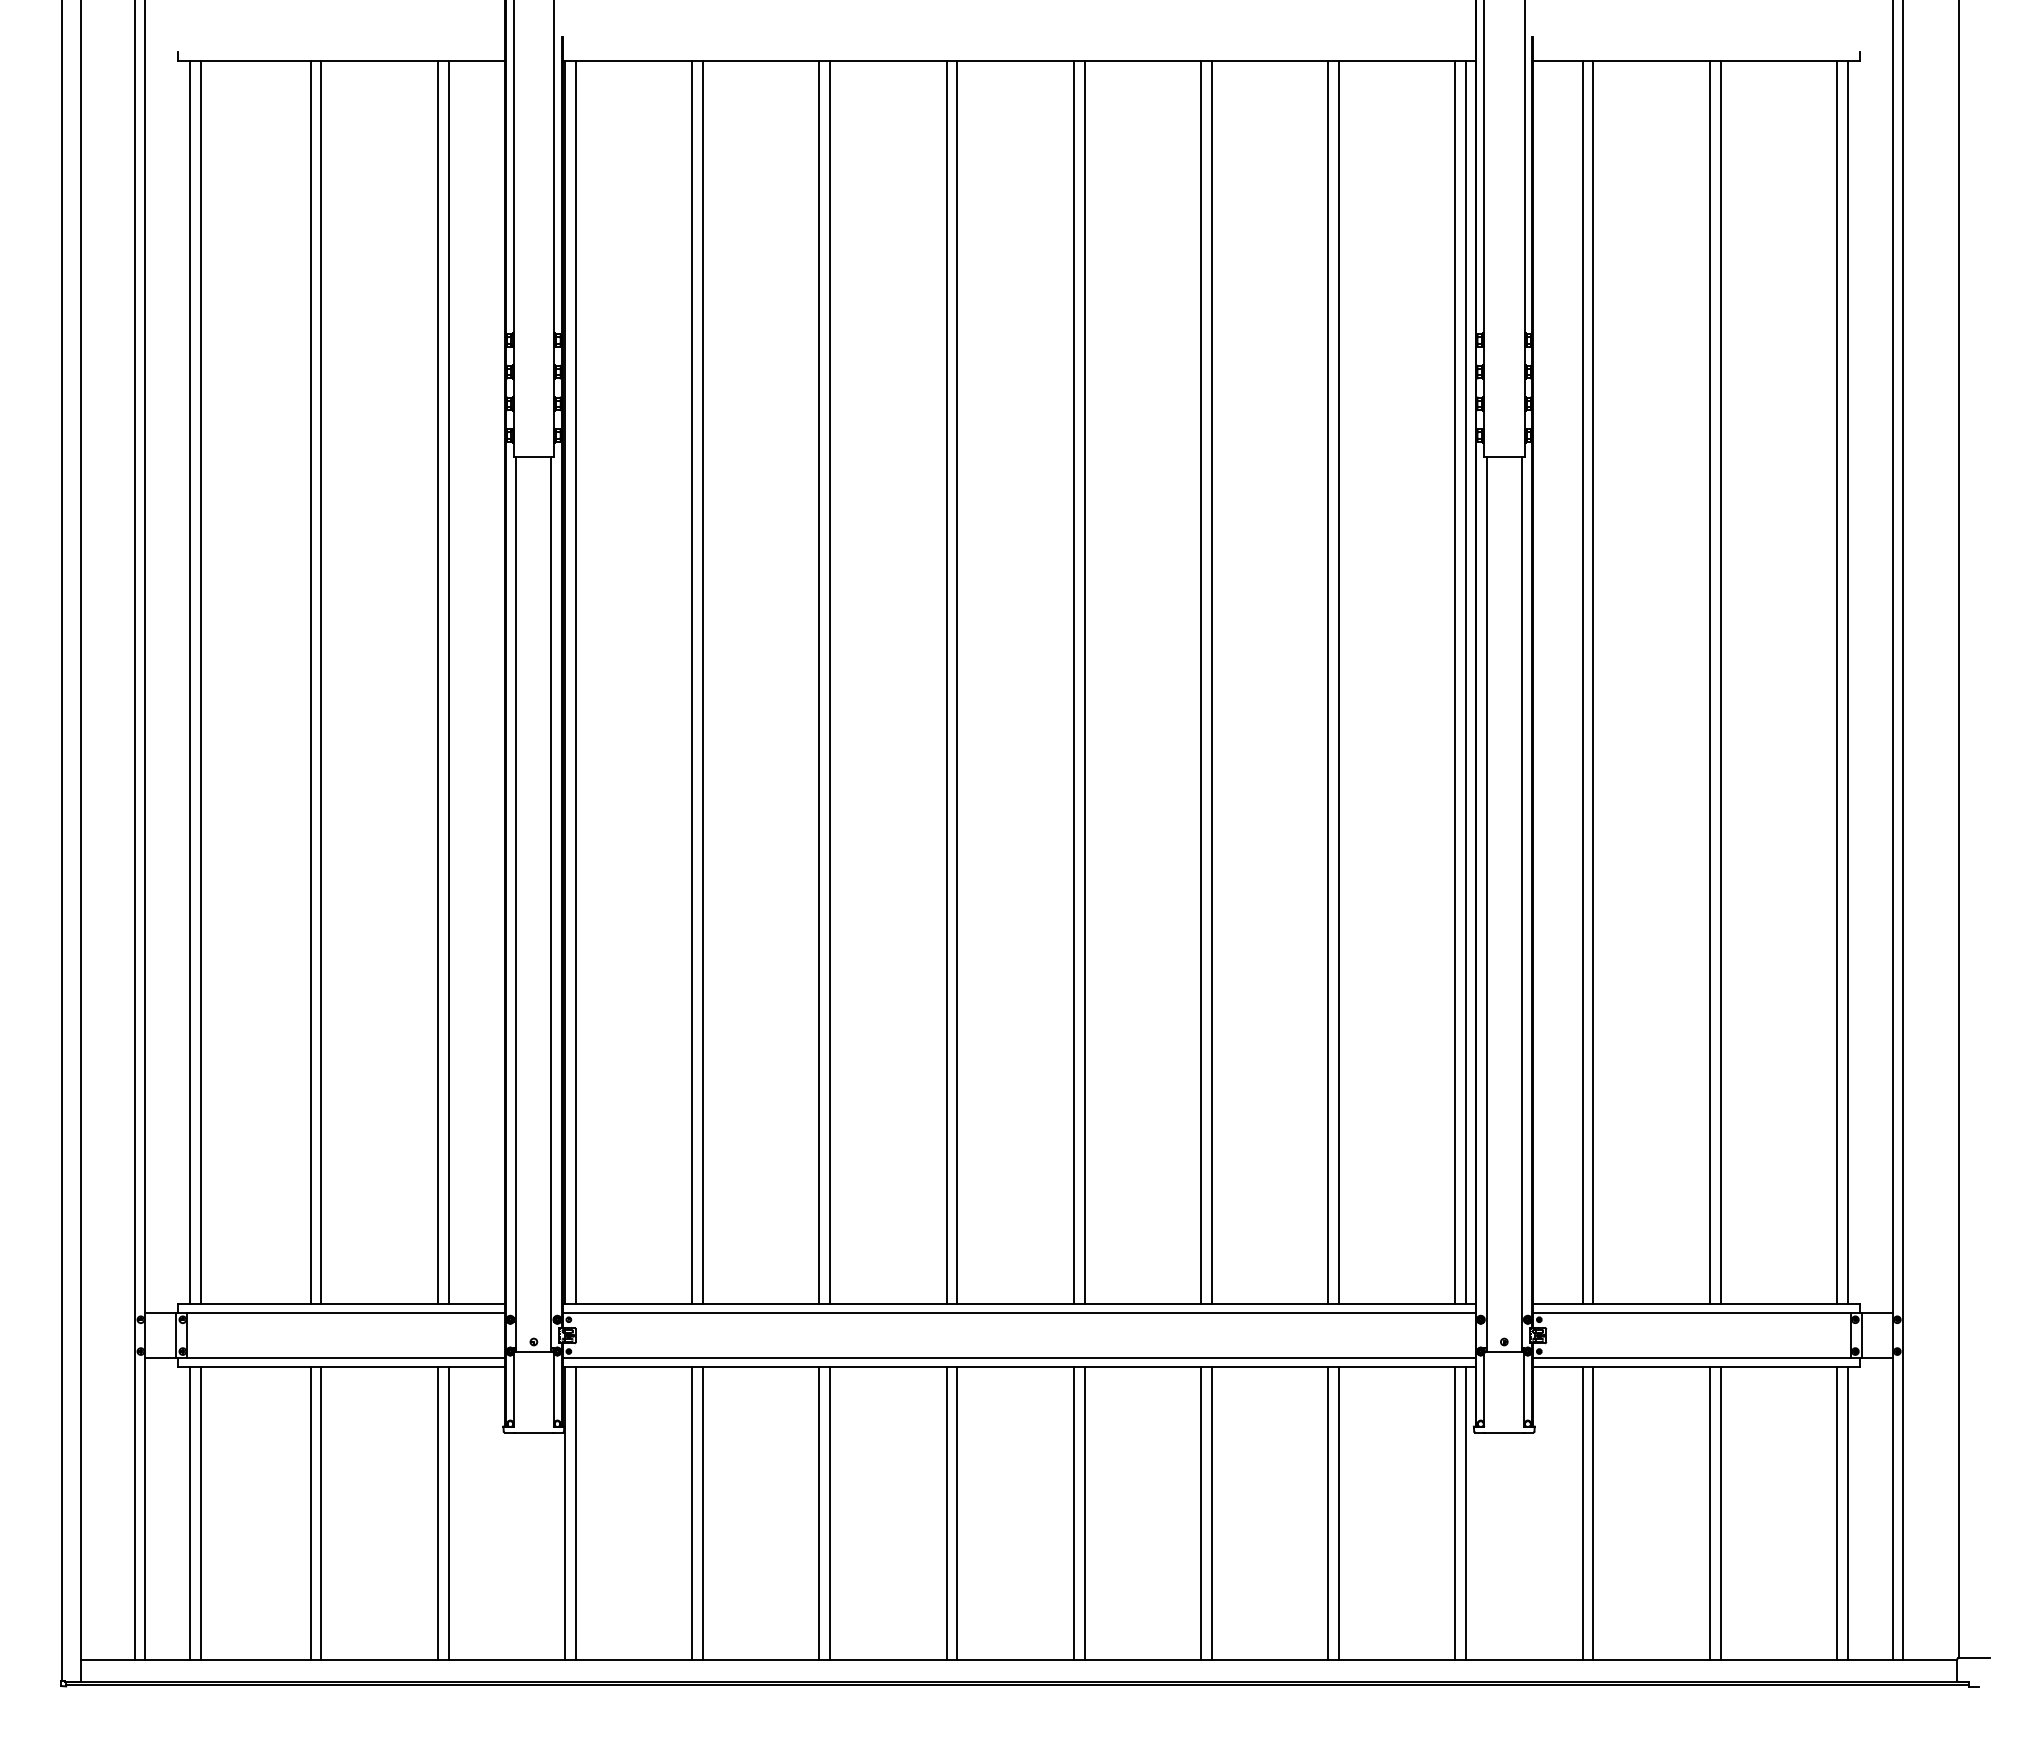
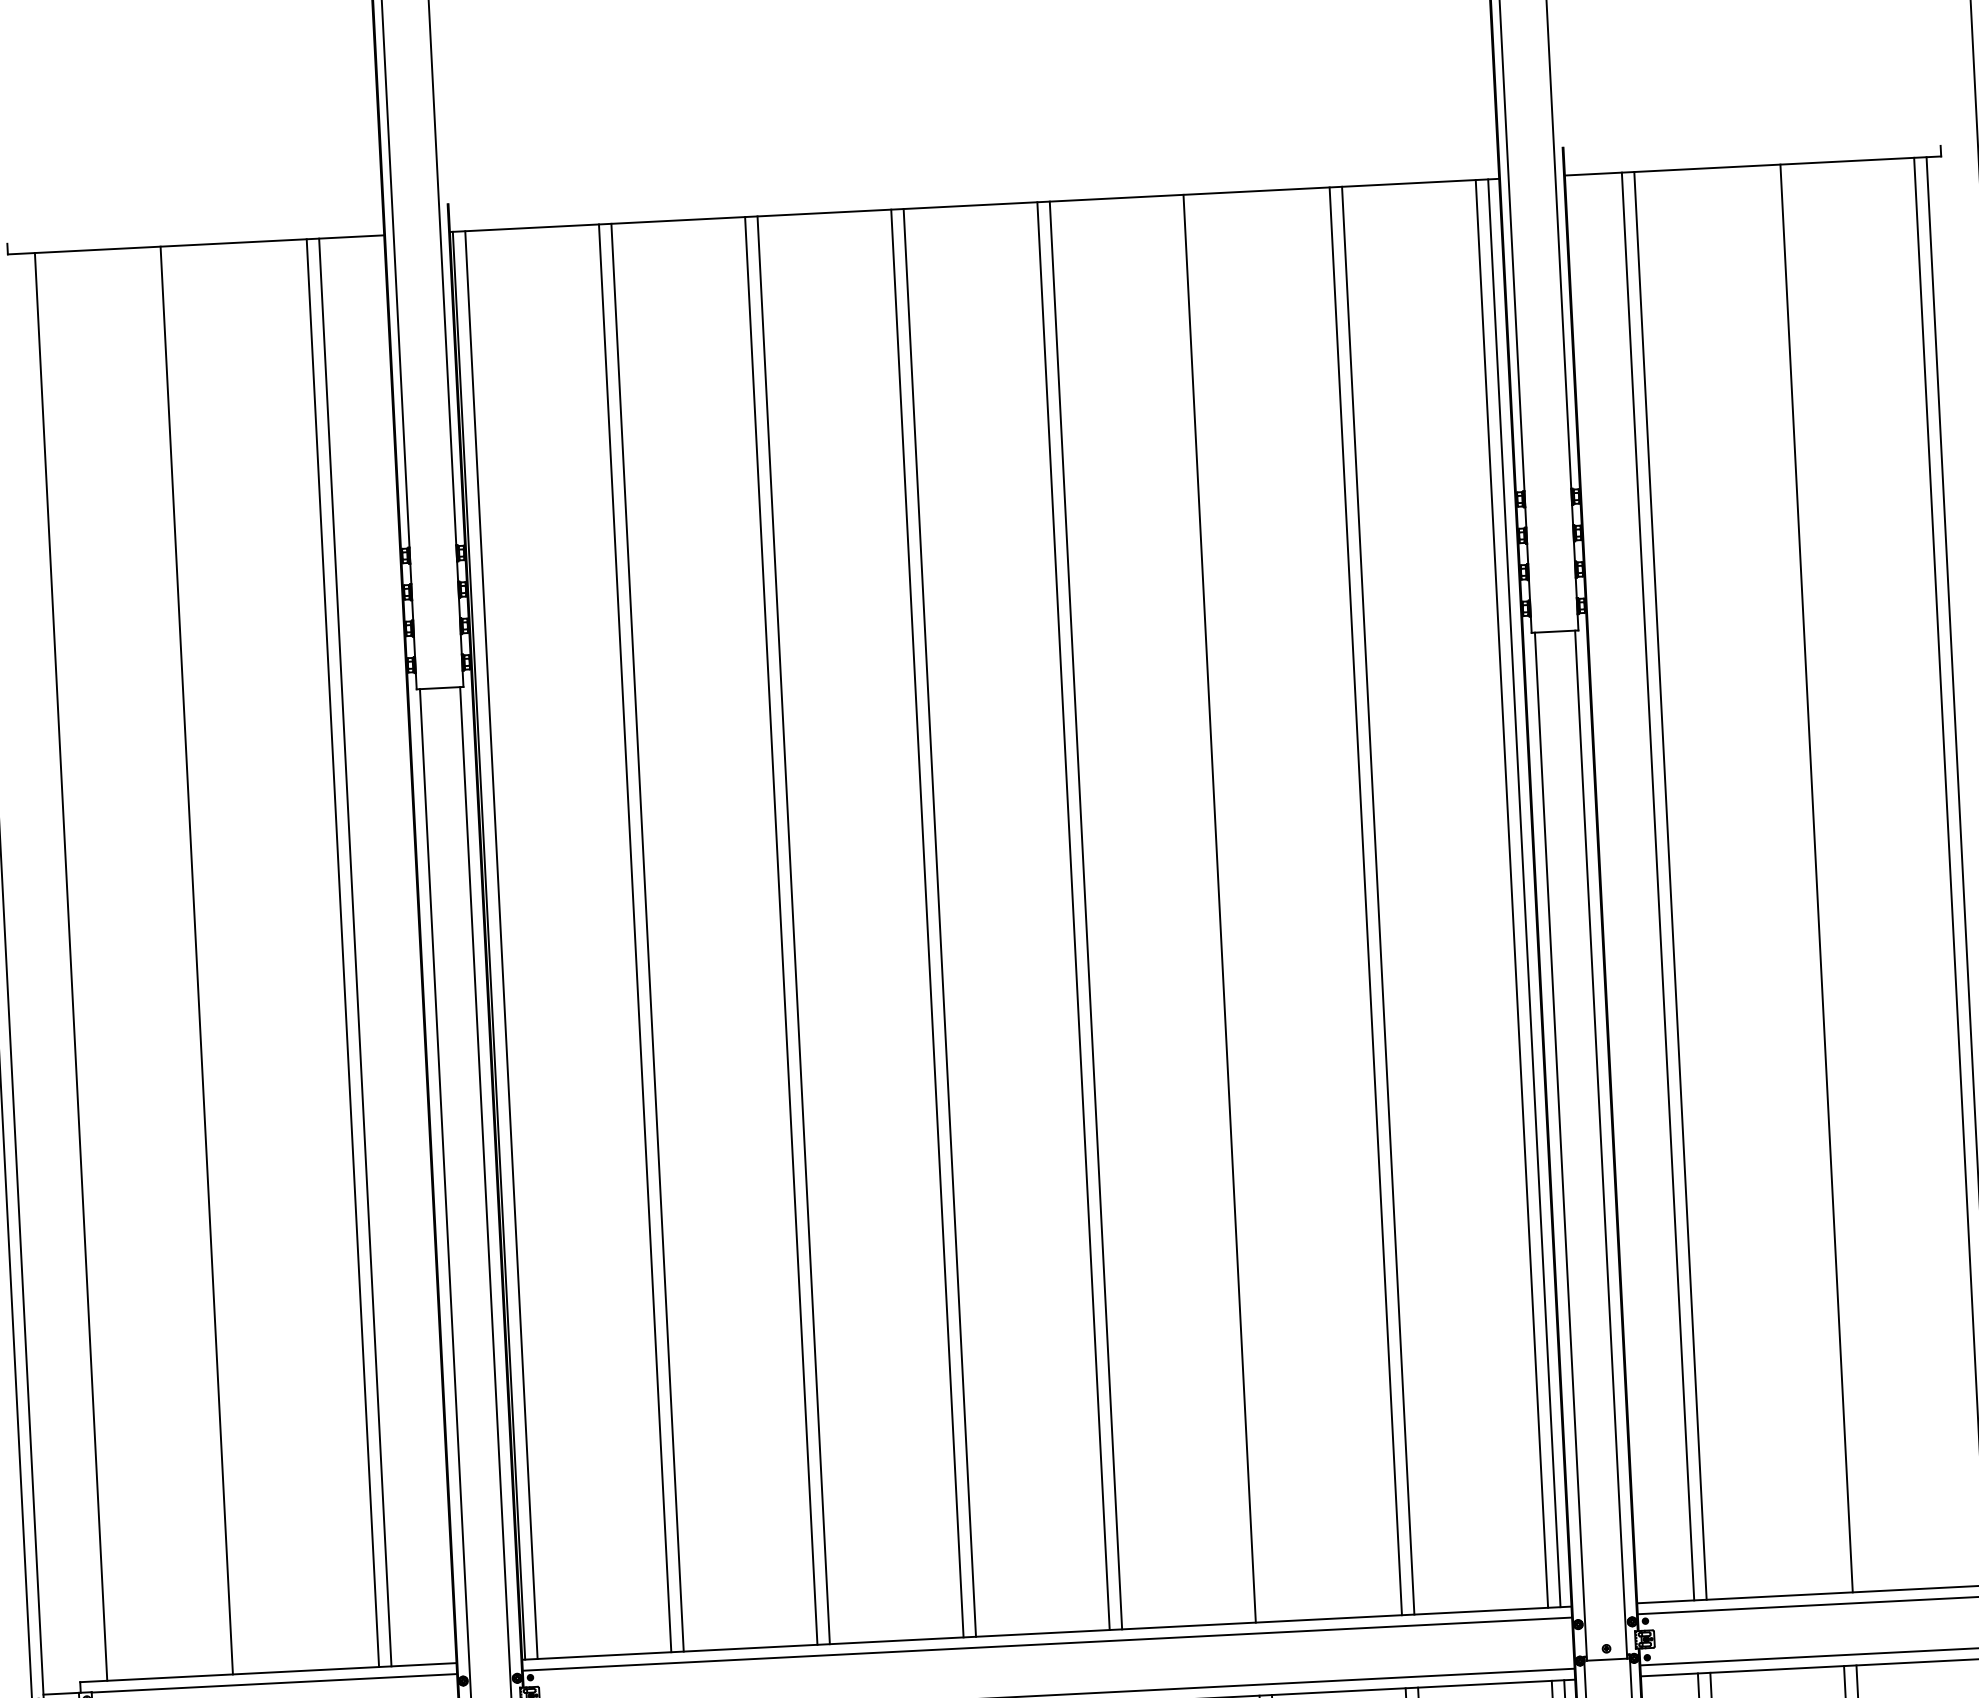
line: (190, 682) -> (58, 967), removed
line: (321, 682) -> (209, 959), removed
line: (1211, 682) -> (1231, 908), removed
line: (1709, 682) -> (1803, 879), removed

